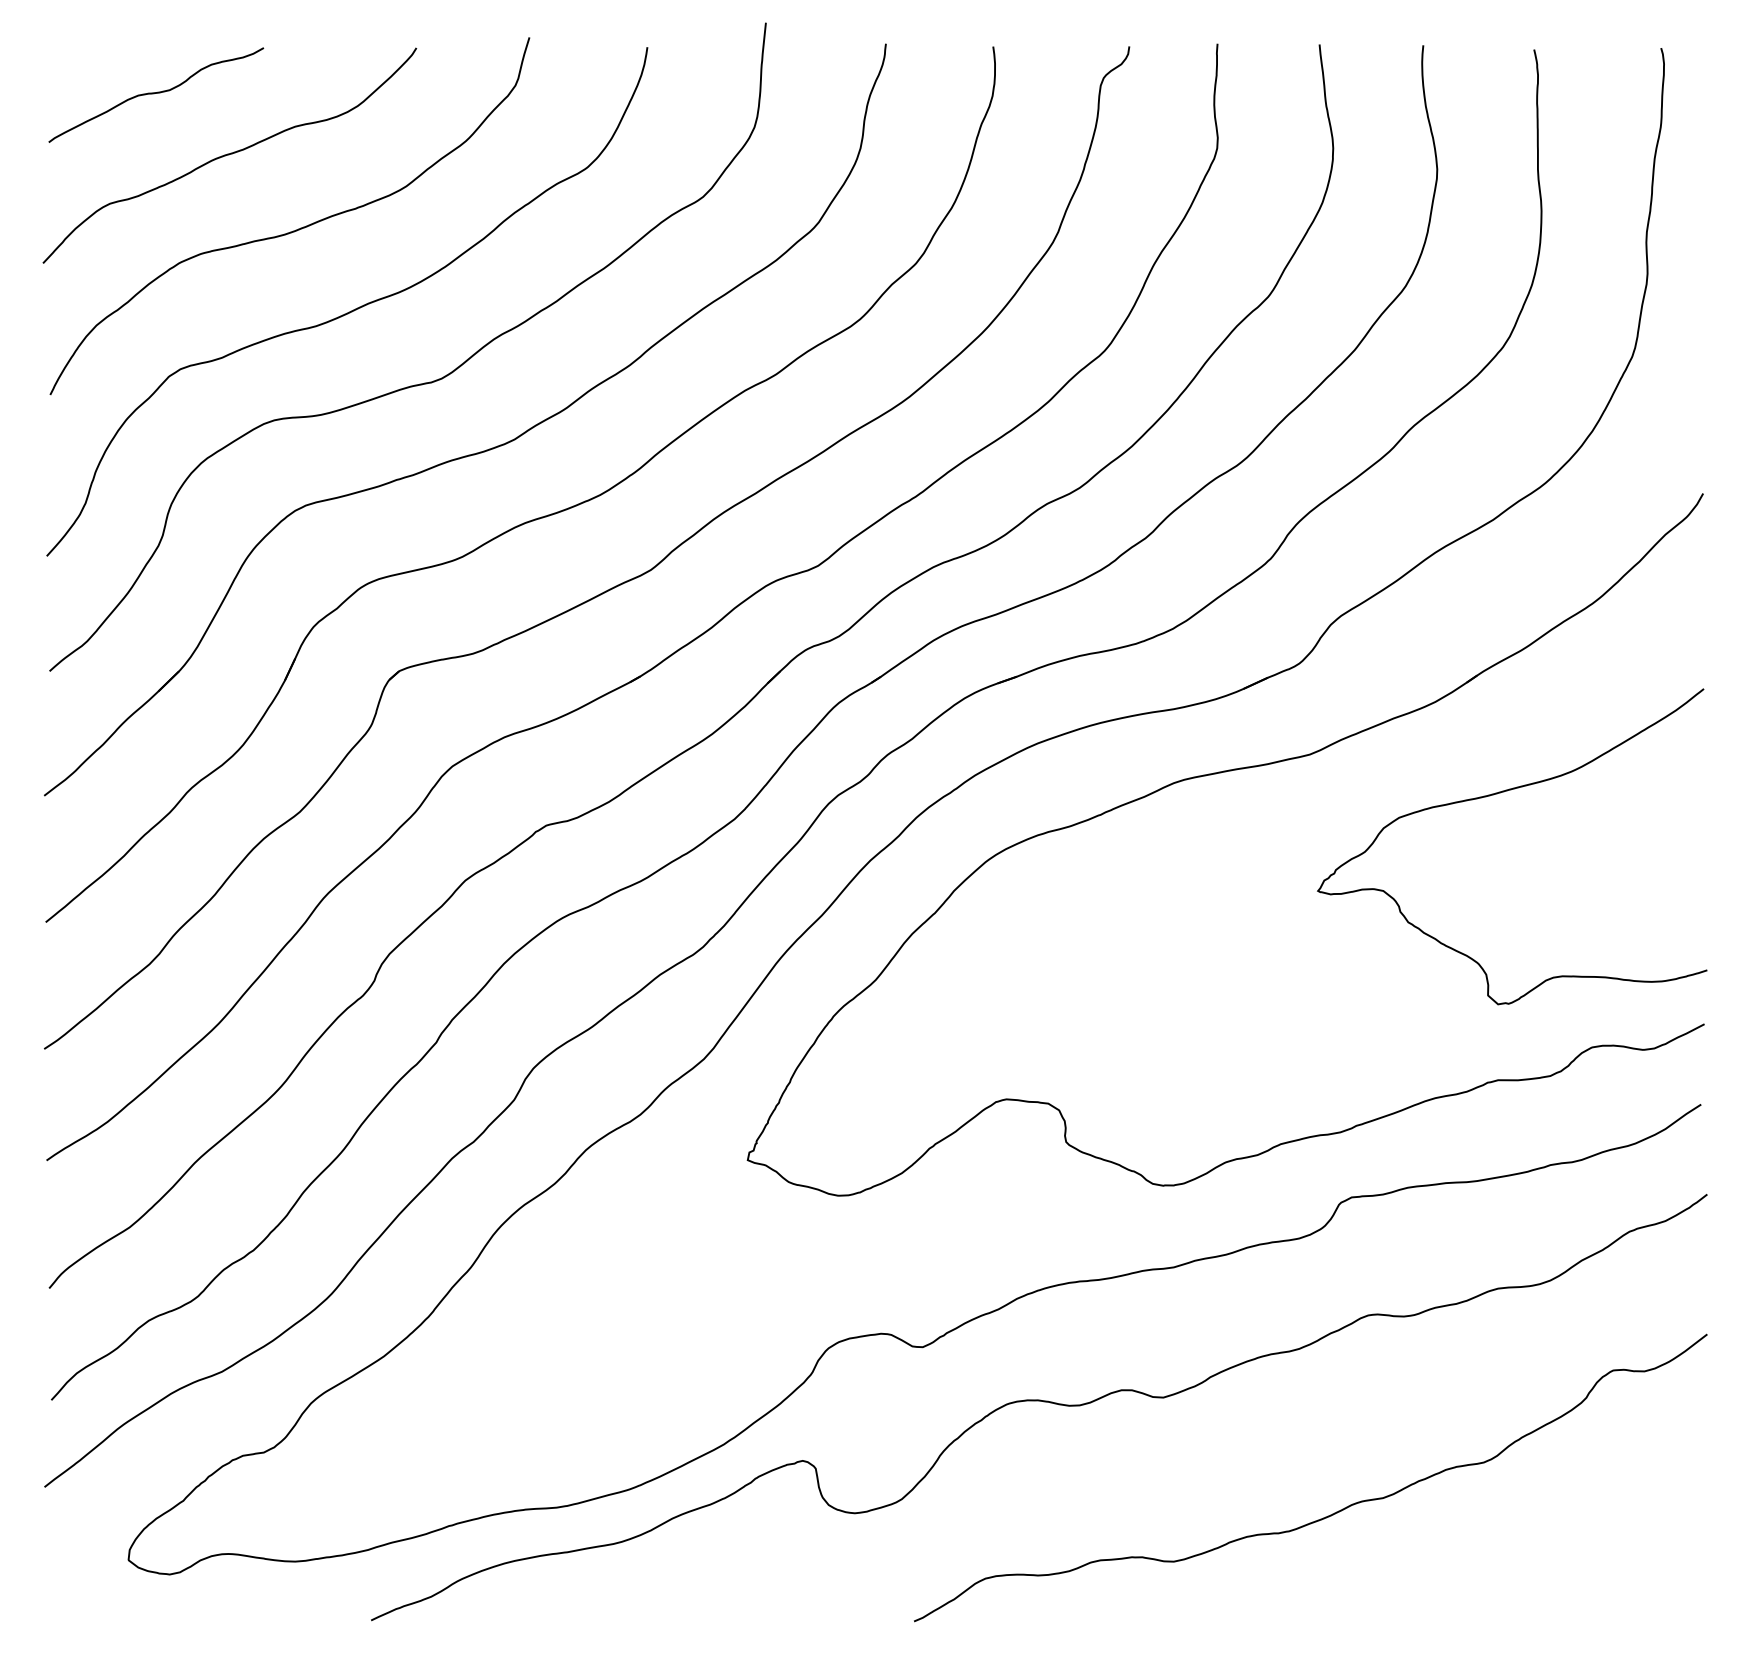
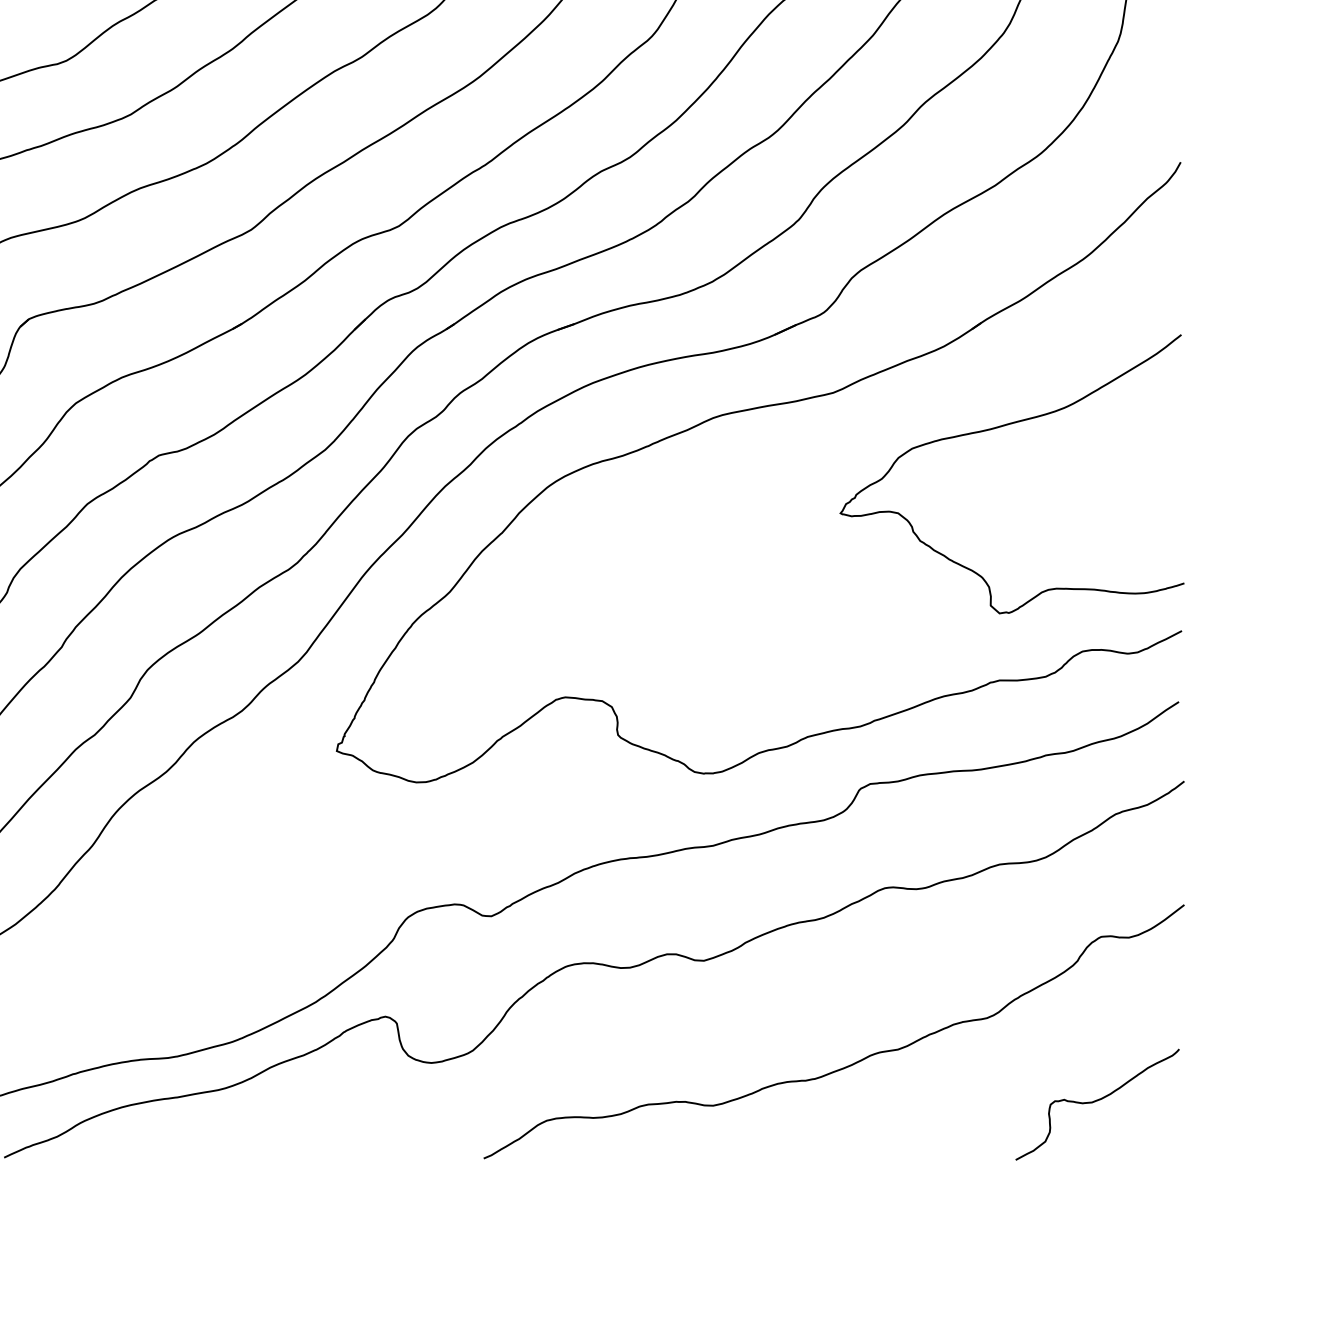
curve: (1607, 1557) -> (1096, 1102), added

